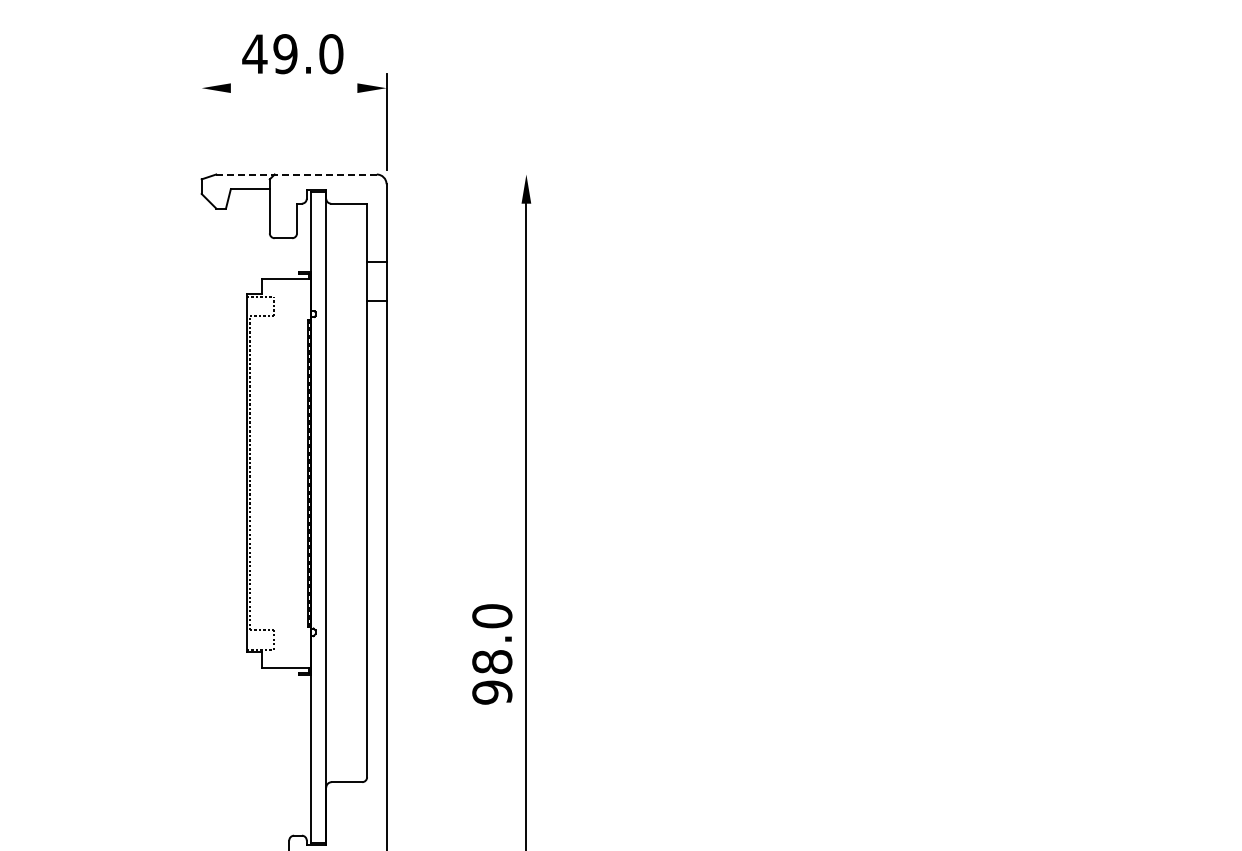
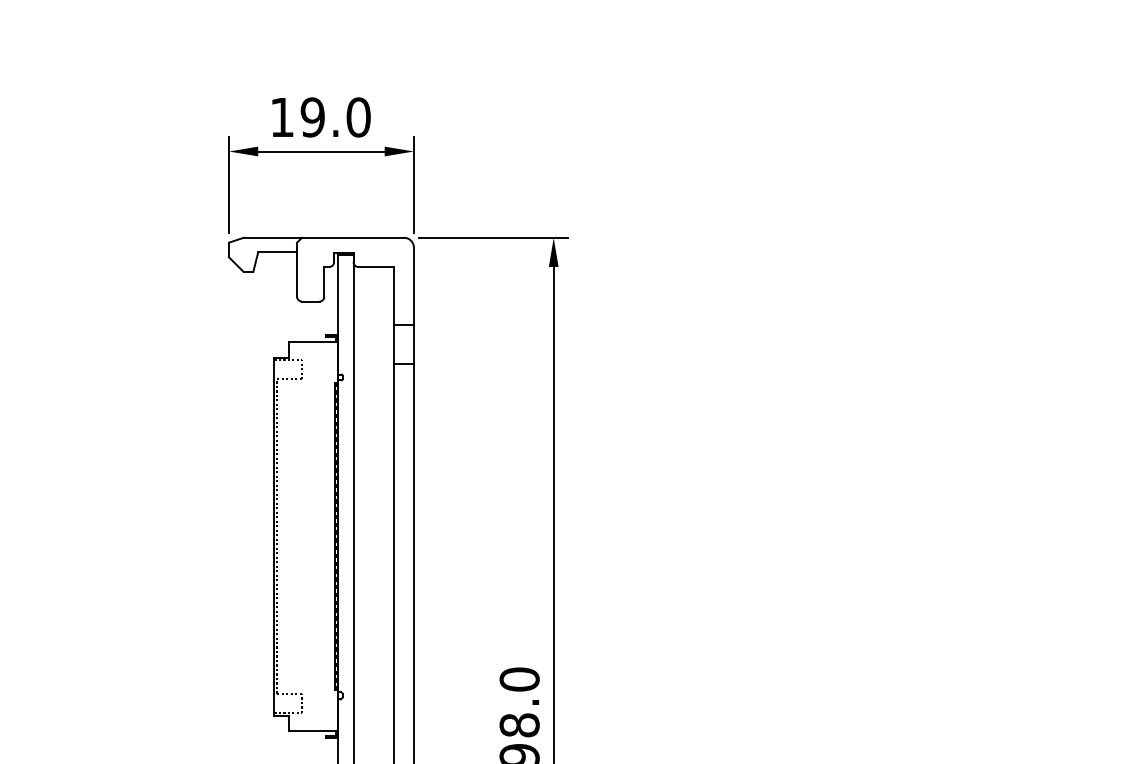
text: (254, 53) -> (281, 116), 49.0 -> 19.0
line: (293, 88) -> (320, 151), added
line: (201, 121) -> (228, 184), added
line: (297, 174) -> (324, 237), dashed -> solid
line: (466, 174) -> (493, 237), added

